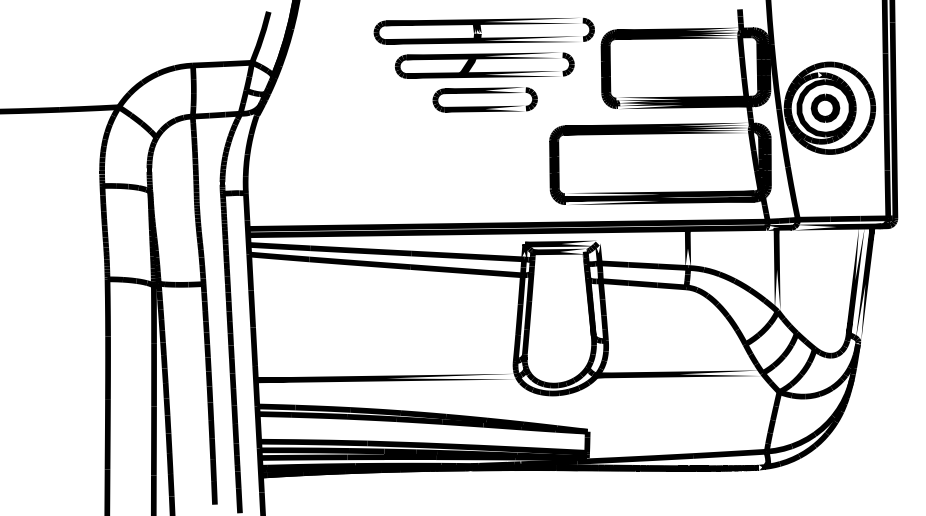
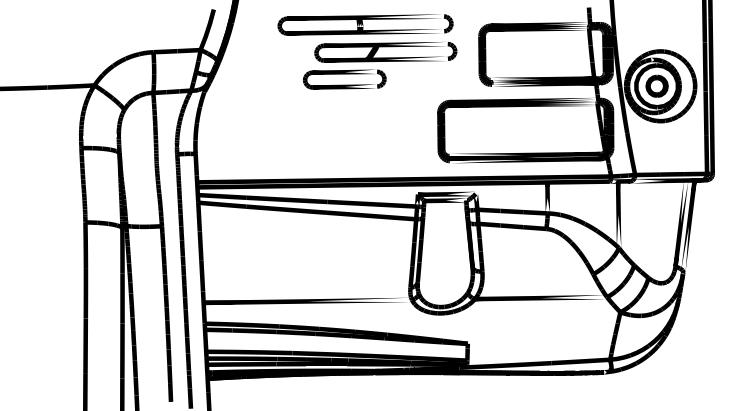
part: (483, 30) -> (364, 24), moved
part: (484, 99) -> (344, 79), moved

